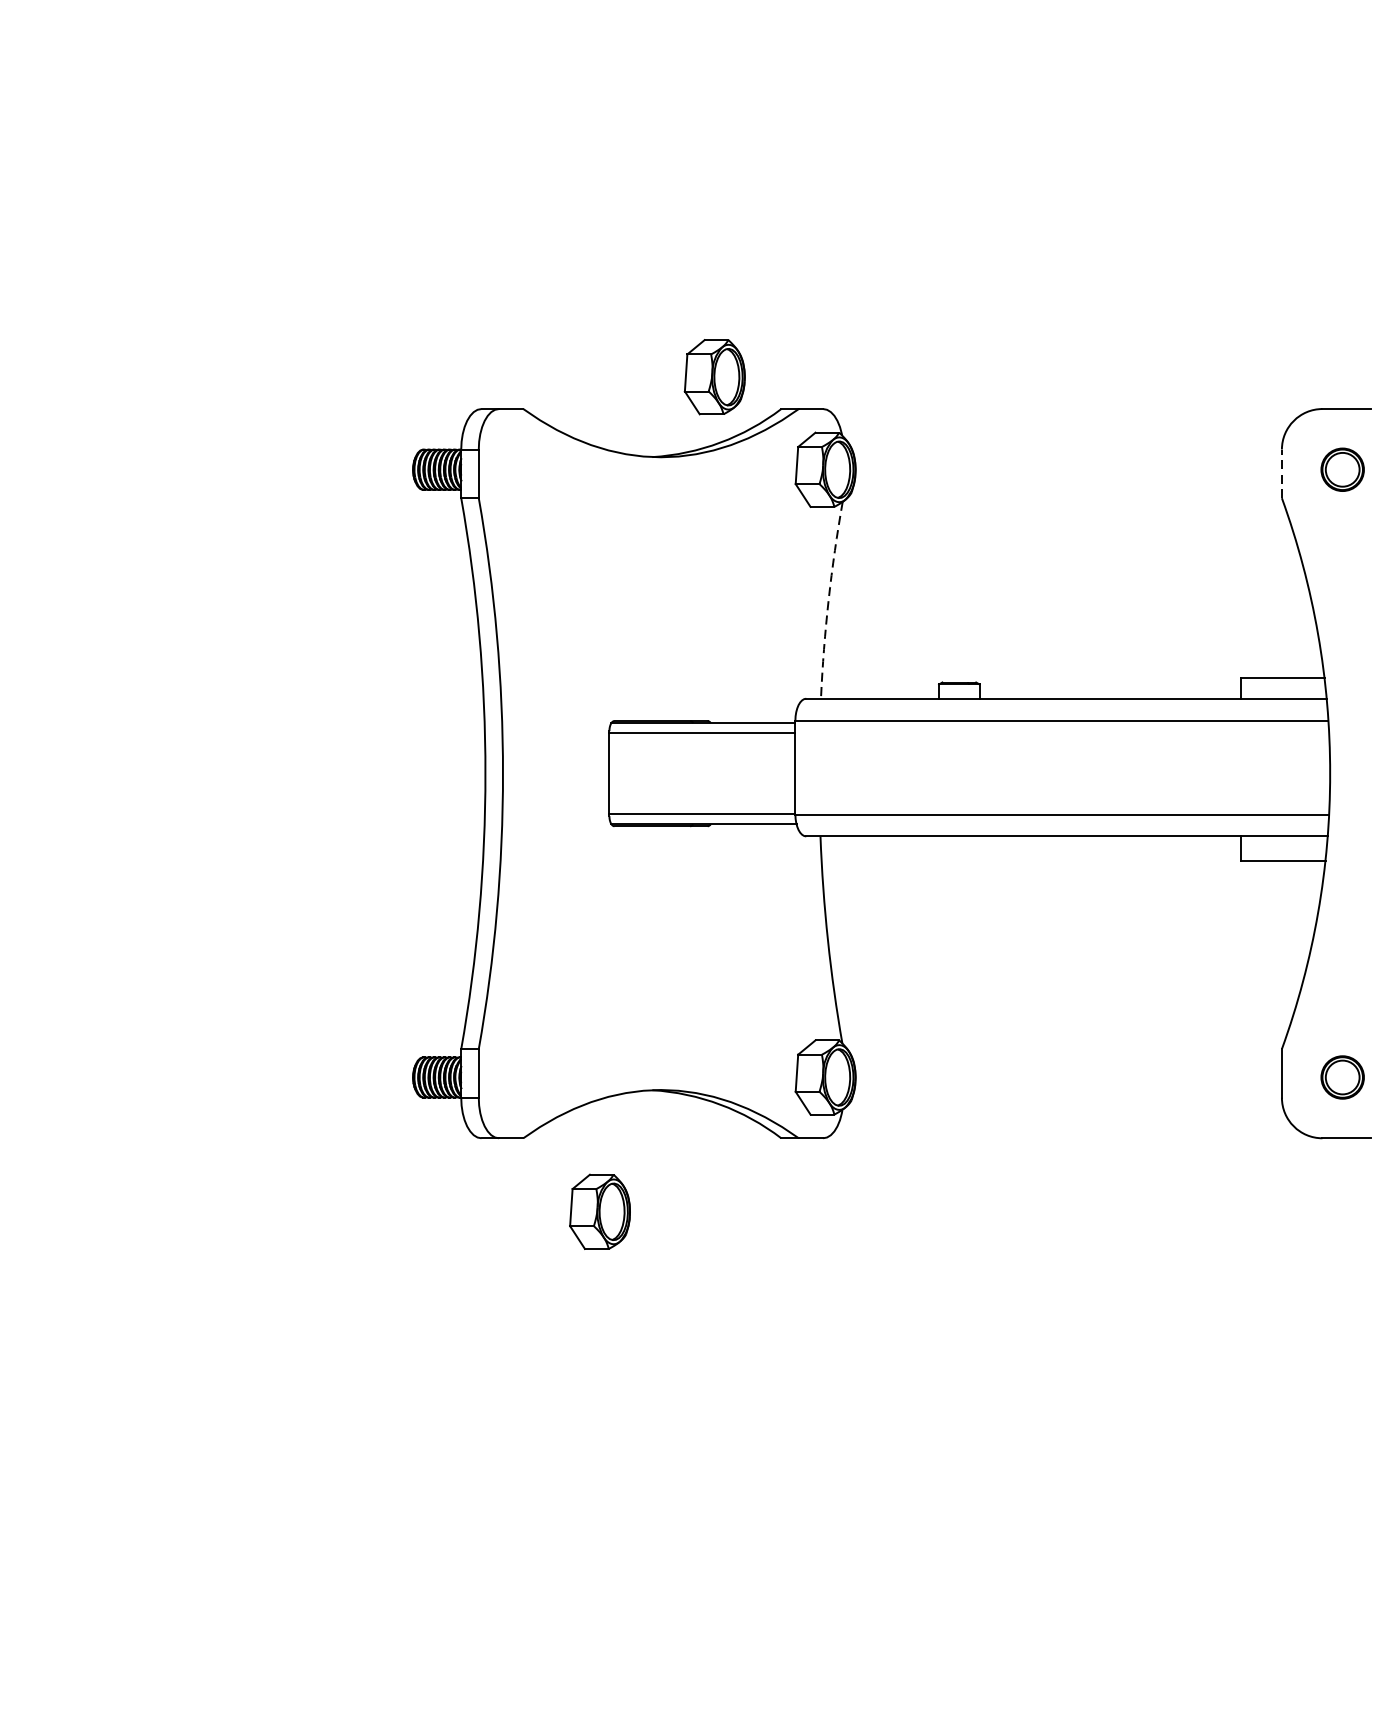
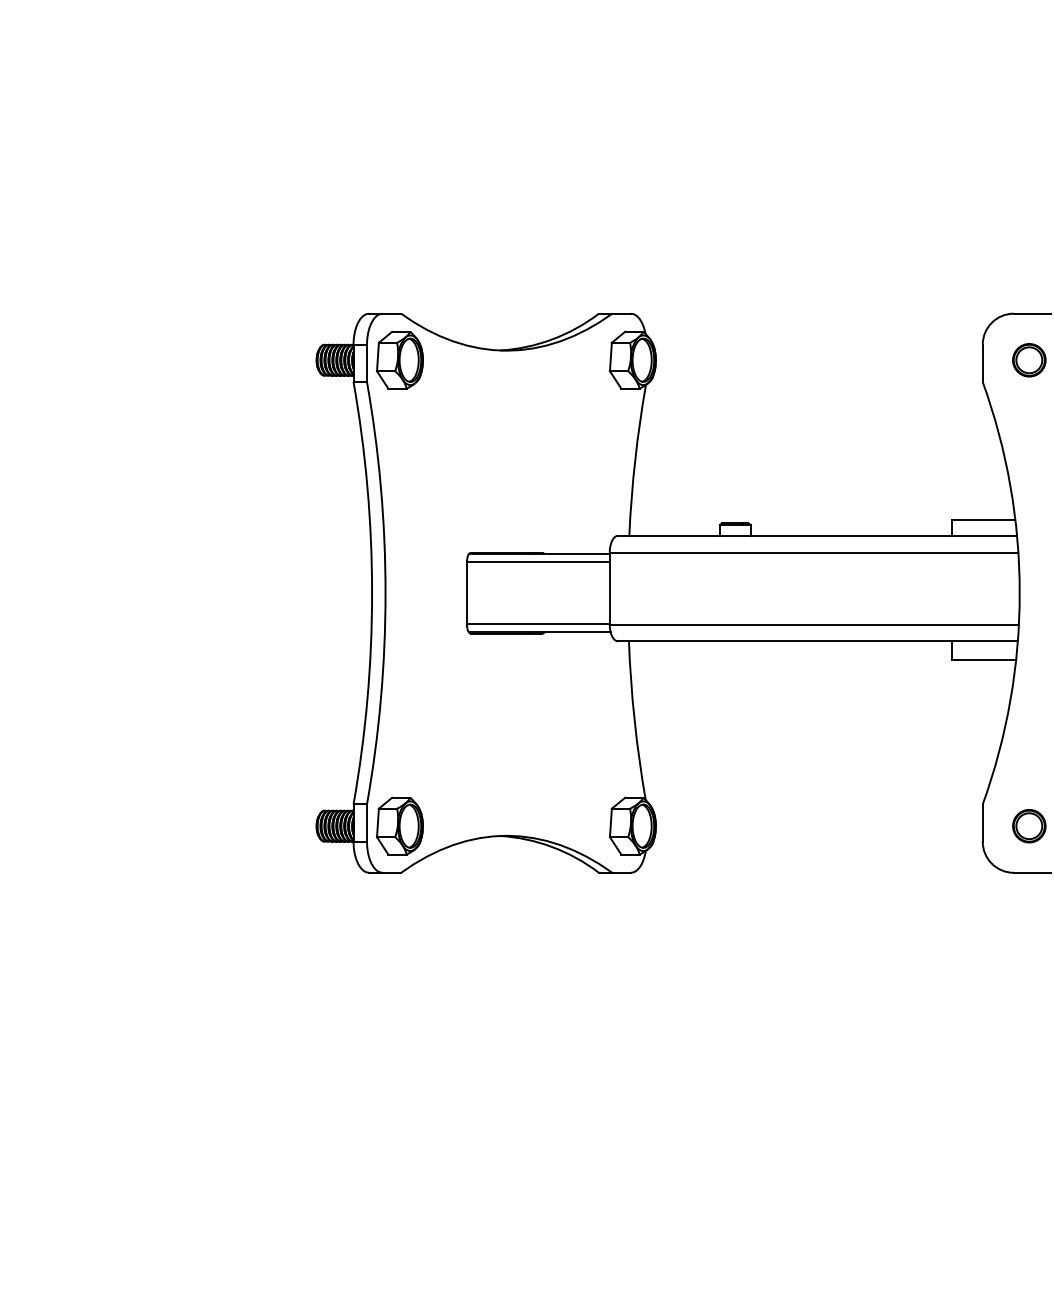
part: (714, 376) -> (399, 359), moved
line: (1281, 473) -> (982, 363), dashed -> solid
arc: (829, 600) -> (635, 460), dashed -> solid
part: (599, 1210) -> (399, 825), moved

